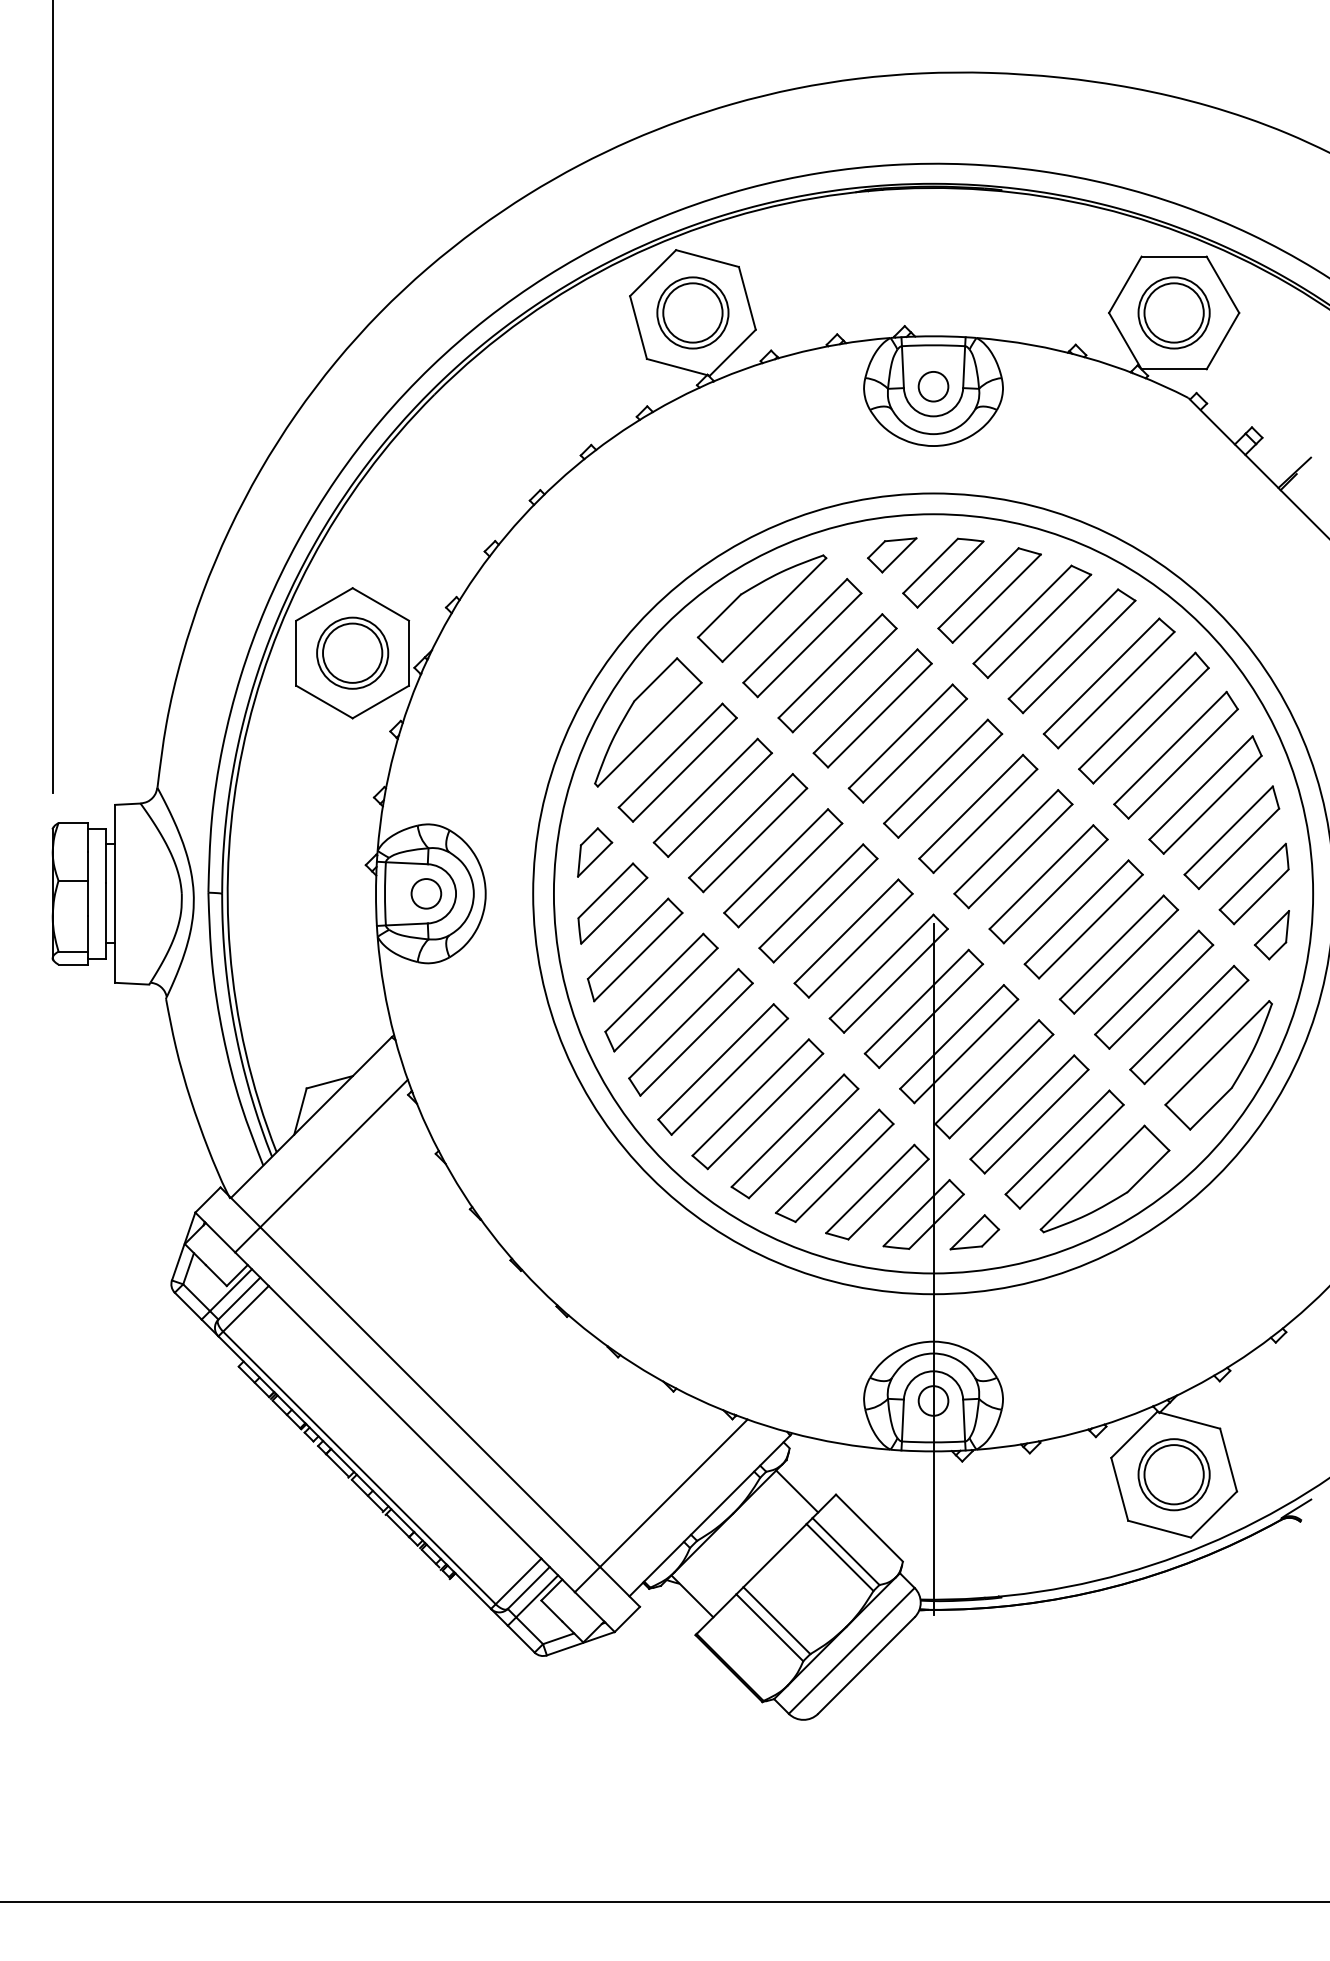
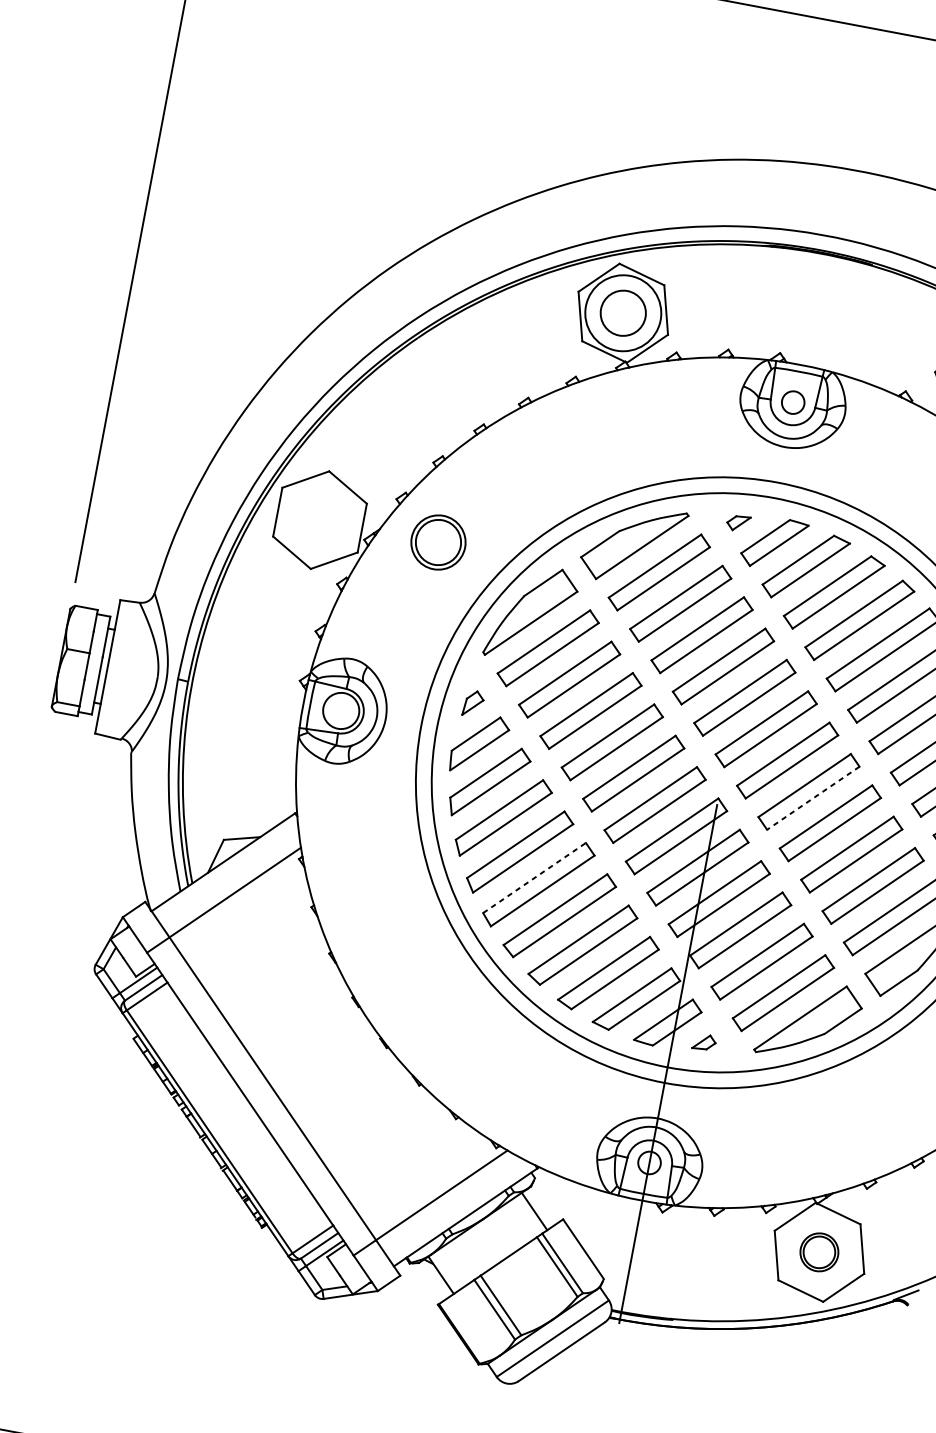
circle: (692, 312) -> (623, 312), size x1.4
part: (892, 555) -> (738, 523), size x0.6
part: (352, 652) -> (438, 541), moved
part: (595, 852) -> (473, 703), size x0.7
line: (1055, 891) -> (813, 798), solid -> dashed
circle: (426, 893) -> (341, 710), size x1.6
line: (716, 1061) -> (534, 877), solid -> dashed
part: (974, 1232) -> (704, 1042), size x0.6
part: (1173, 1474) -> (819, 1252), size x0.7

